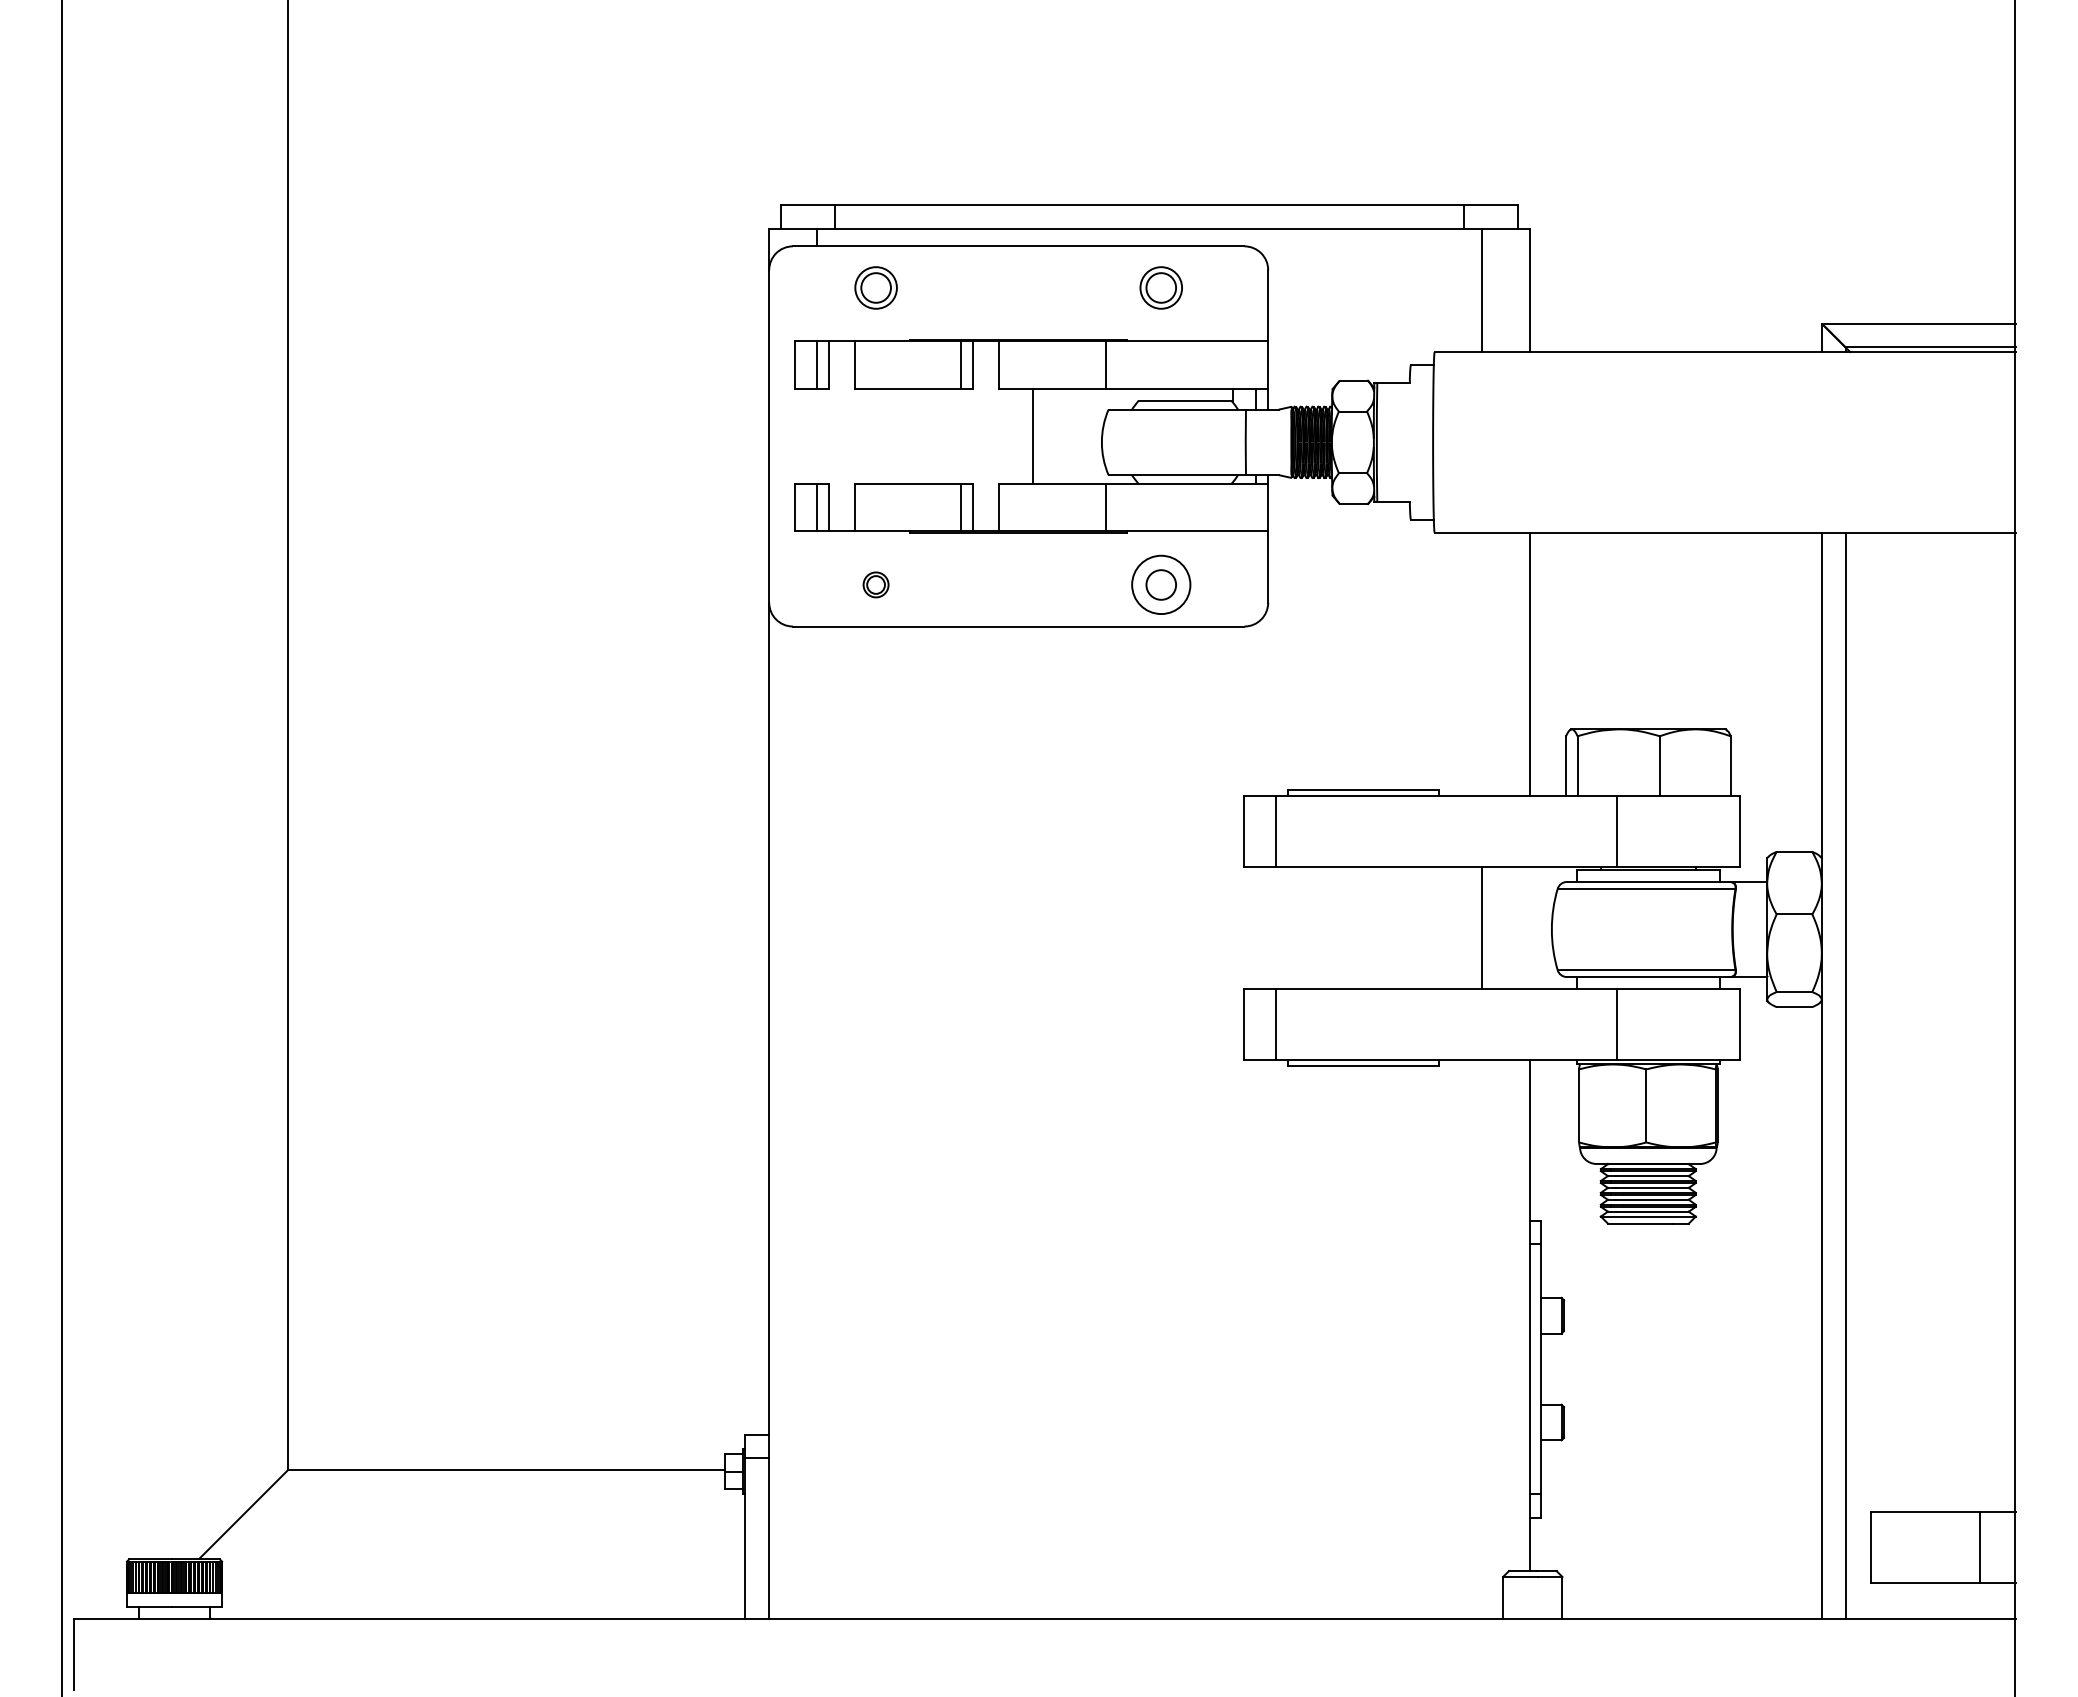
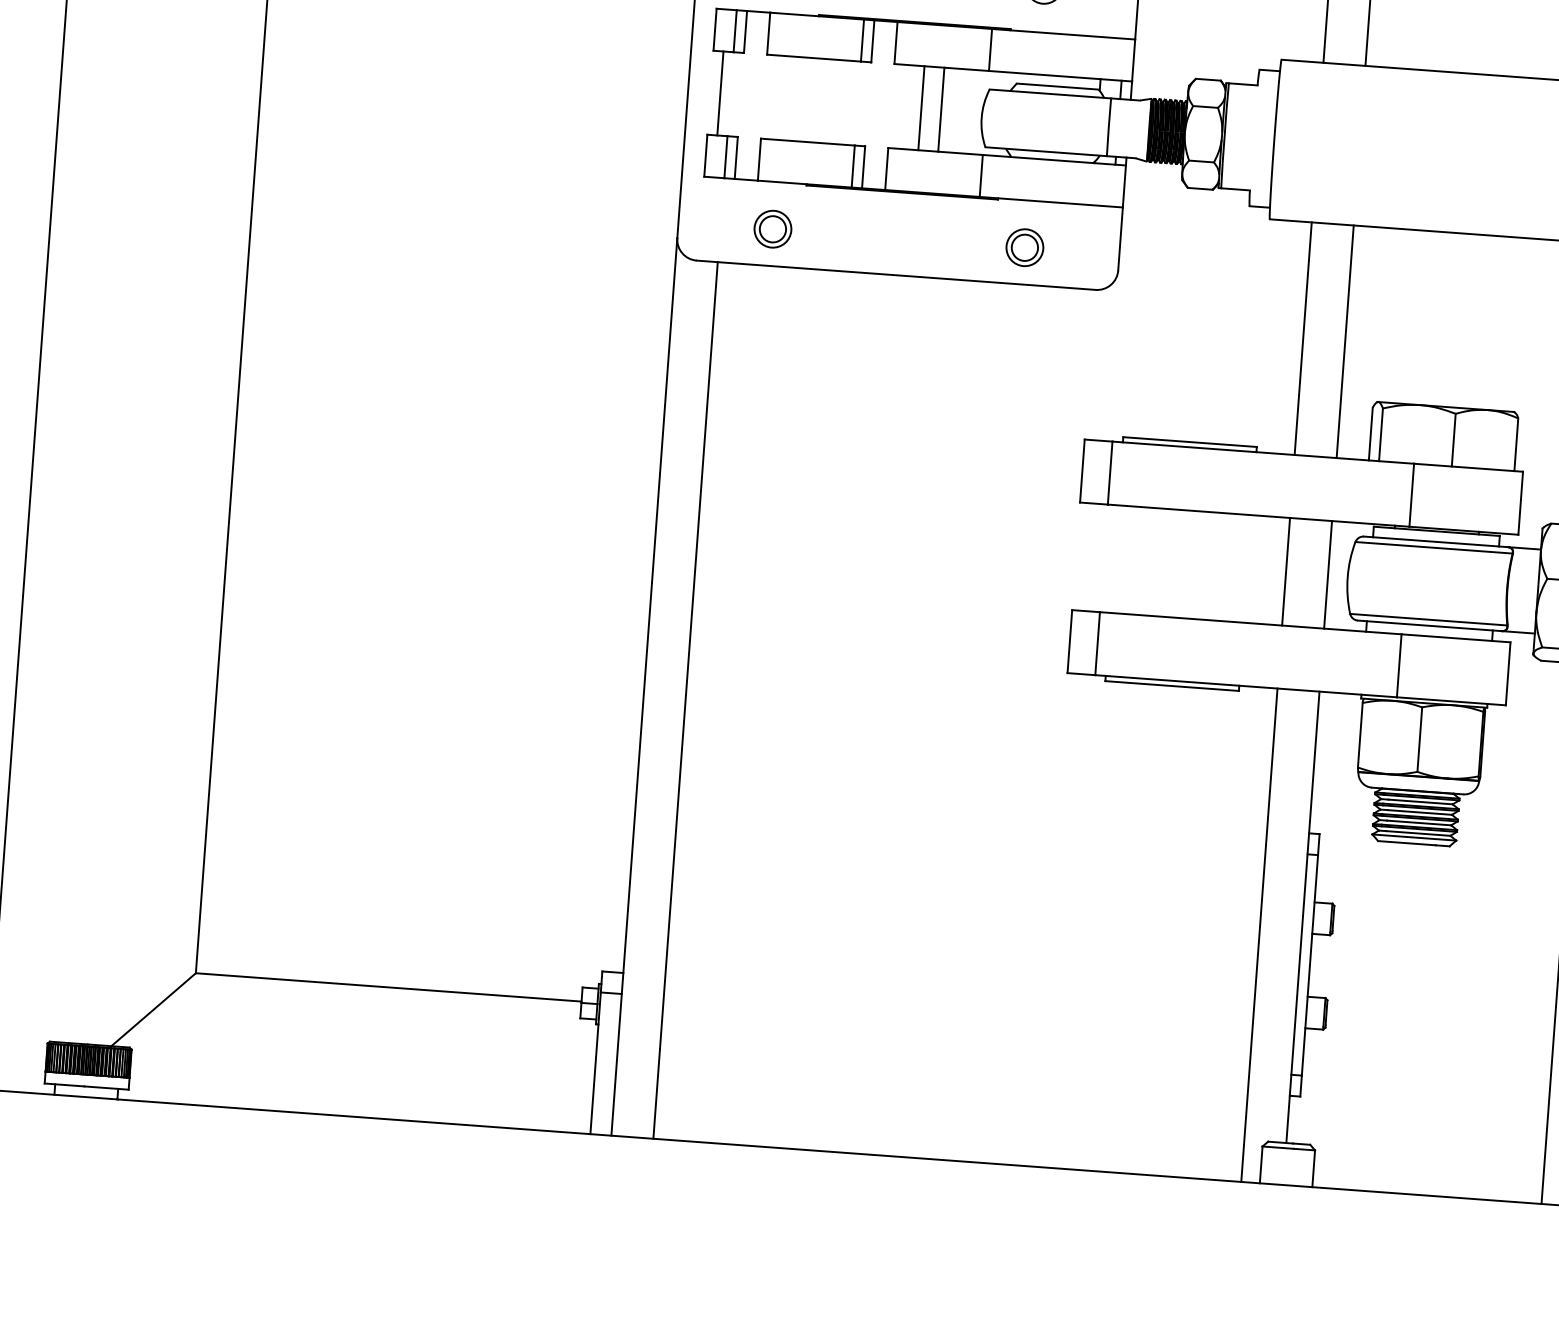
line: (805, 435) -> (720, 92), added
line: (1055, 435) -> (941, 108), added
part: (875, 584) -> (772, 228), size x1.67
circle: (1161, 584) -> (1025, 247), size x0.71
line: (1482, 663) -> (1303, 338), added
line: (1529, 927) -> (1328, 574), added
line: (816, 1122) -> (685, 700), added
line: (1482, 1339) -> (1259, 935), added

